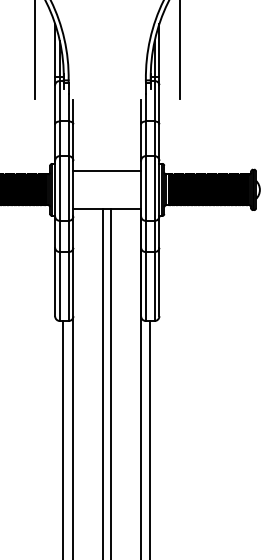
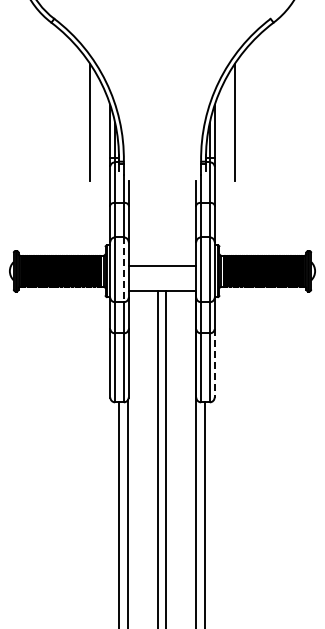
line: (107, 170) -> (162, 265), moved
line: (68, 189) -> (123, 270), solid -> dashed
line: (159, 282) -> (214, 363), solid -> dashed

